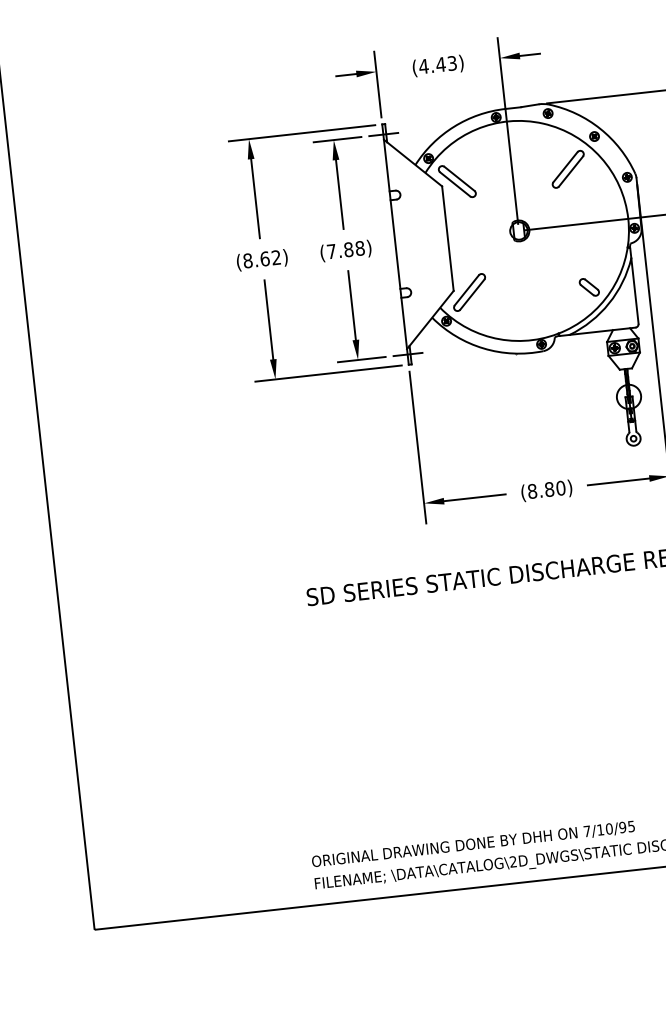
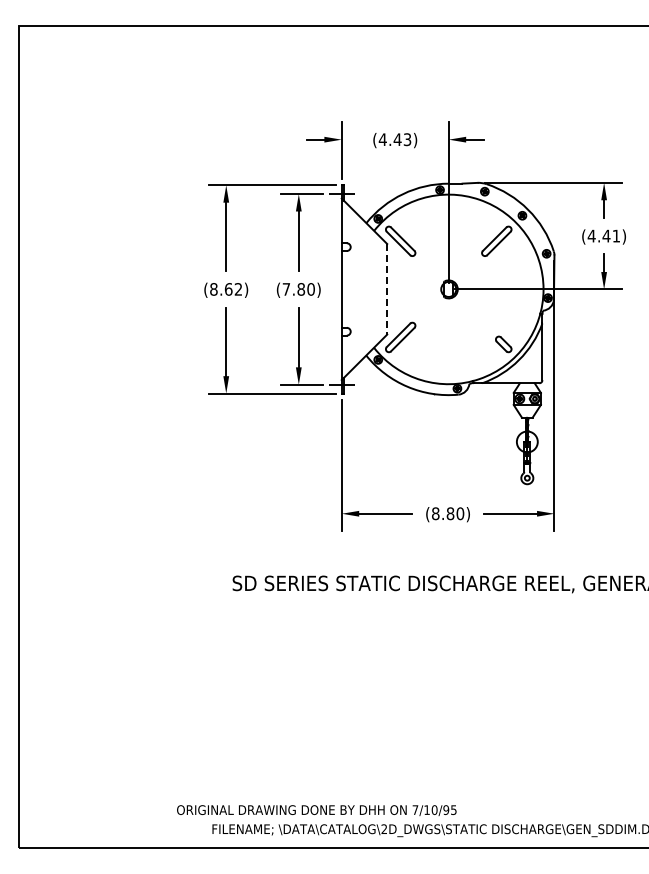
line: (448, 238) -> (387, 289), solid -> dashed
text: (359, 248) -> (310, 289), (7.88) -> (7.80)
text: (473, 844) -> (316, 810), moved

